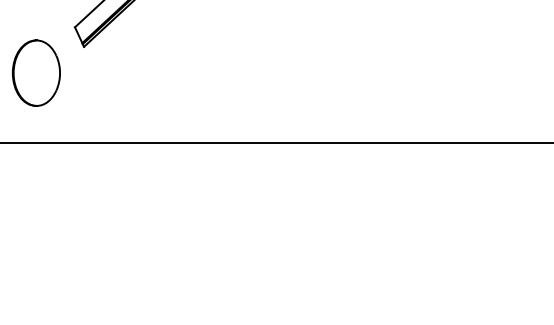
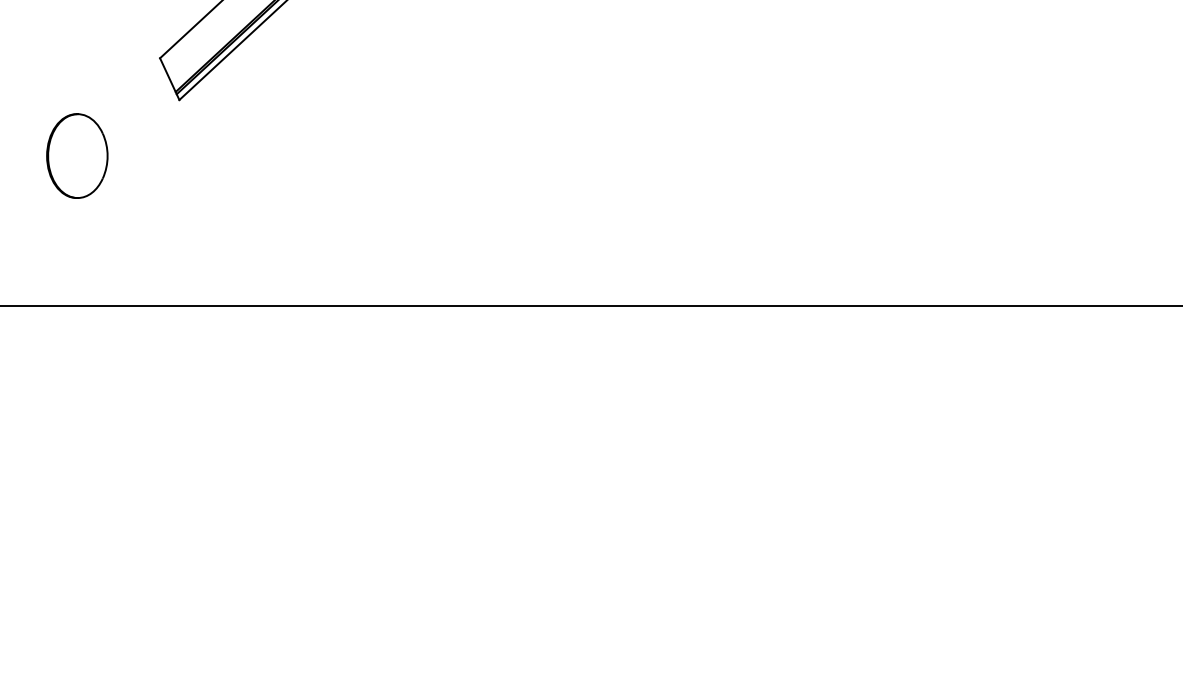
part: (35, 72) -> (75, 154), size x0.6

